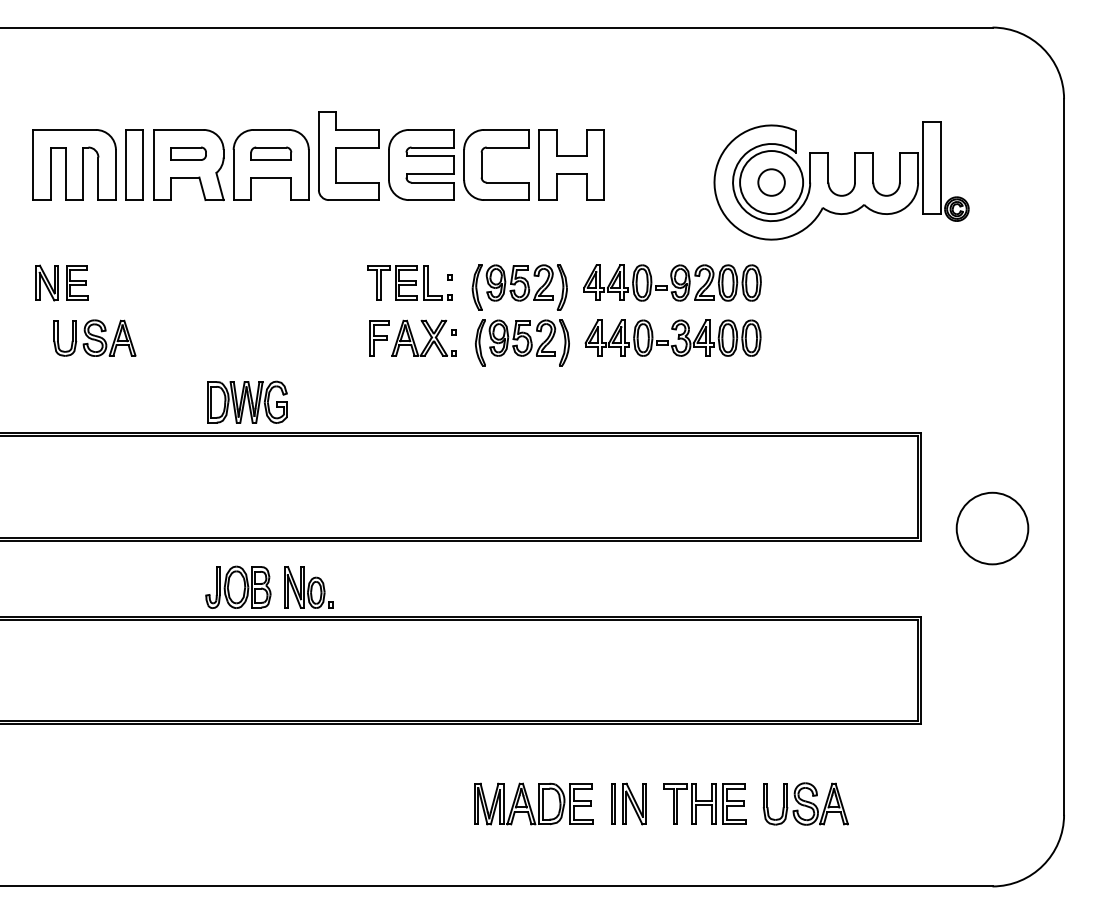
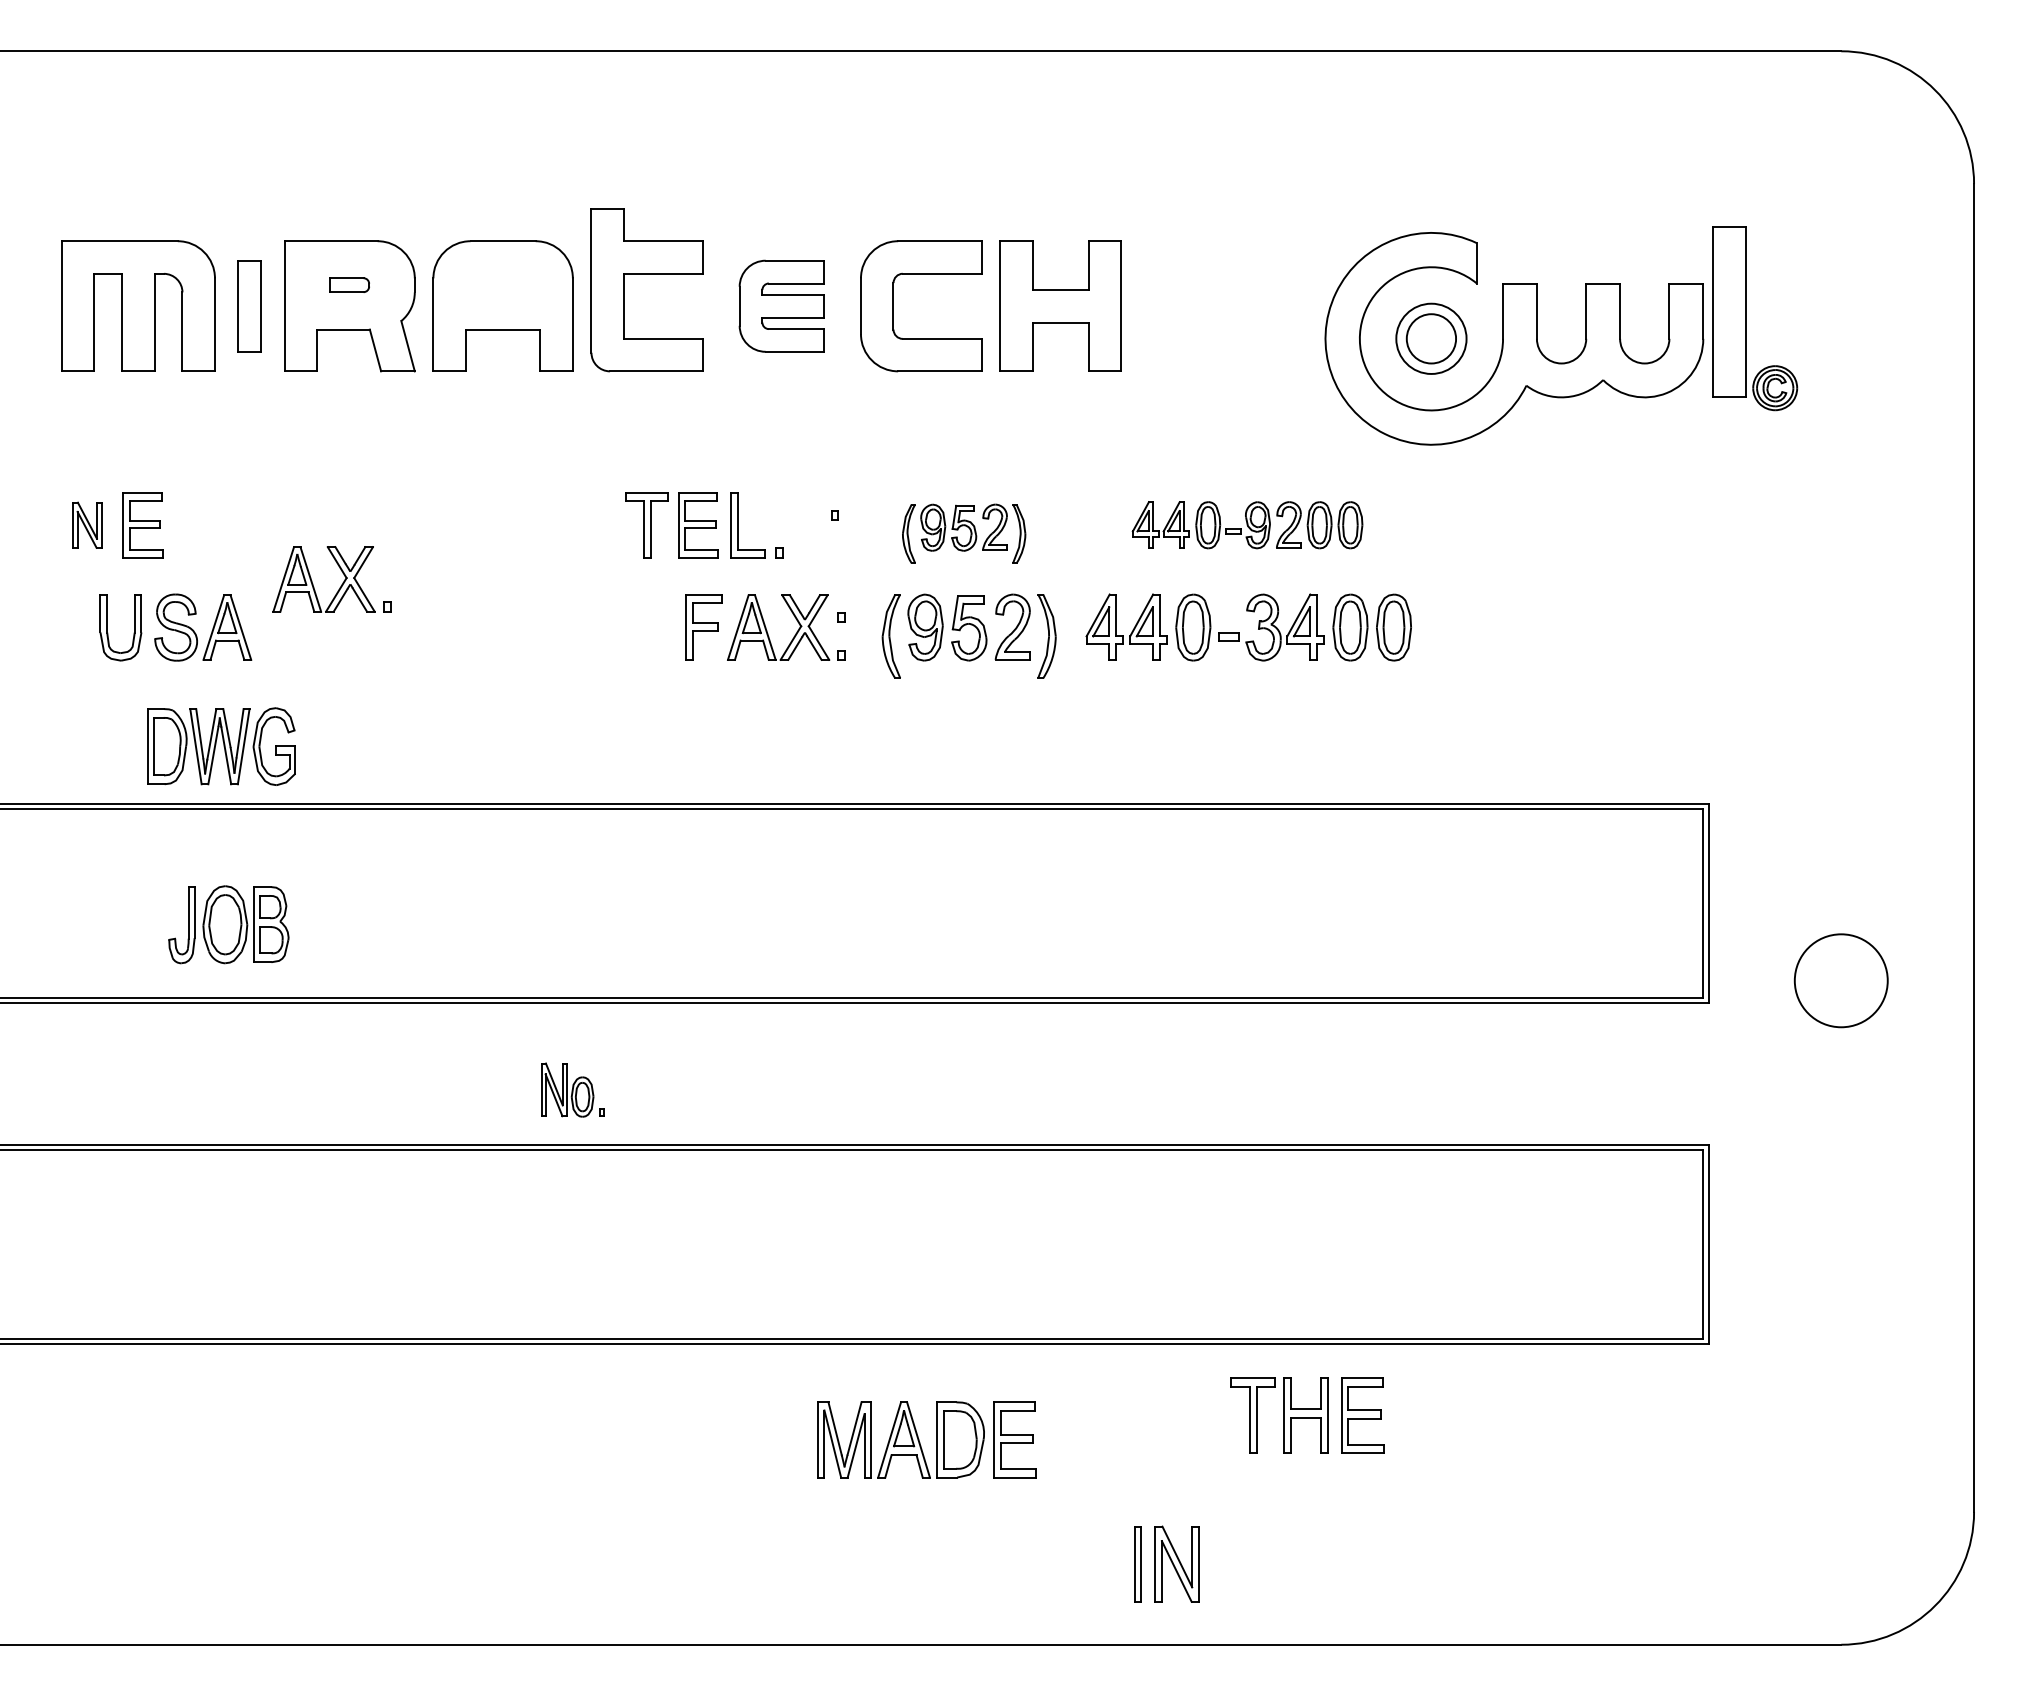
part: (188, 153) -> (349, 284), size x0.6
part: (271, 153) -> (503, 284), removed
part: (134, 164) -> (249, 305), size x0.7
part: (421, 164) -> (781, 305), size x0.7
circle: (771, 182) -> (1431, 338), size x0.6
part: (46, 282) -> (86, 524), size x0.7
part: (409, 282) -> (703, 524), moved
part: (672, 282) -> (1247, 524), size x0.7
part: (519, 287) -> (963, 533), size x0.7
part: (184, 309) -> (342, 574), added
part: (247, 401) -> (221, 745), moved
circle: (992, 528) -> (1841, 980), size x0.7
part: (238, 586) -> (228, 923), moved
part: (308, 587) -> (572, 1090), size x0.7
part: (533, 803) -> (926, 1438), moved
part: (628, 803) -> (1165, 1563), moved
part: (704, 803) -> (1306, 1414), moved
part: (805, 803) -> (1494, 1490), removed

